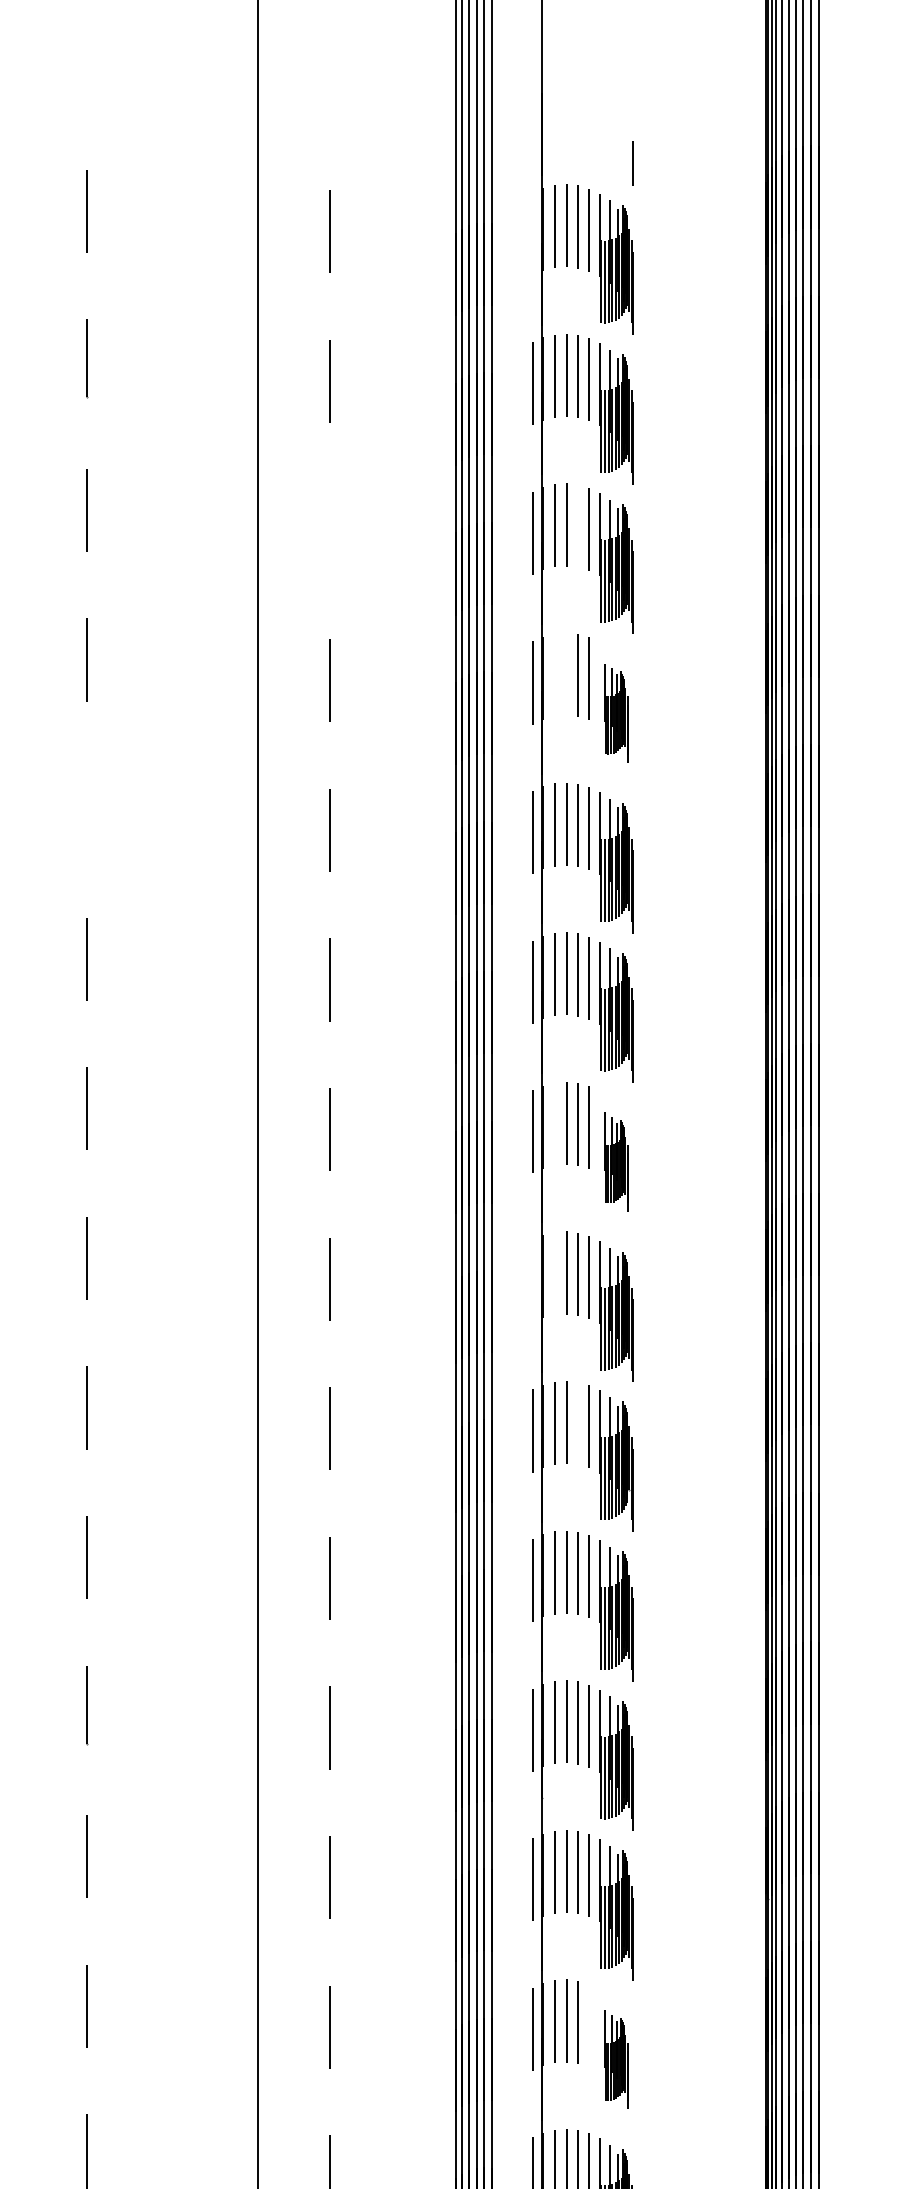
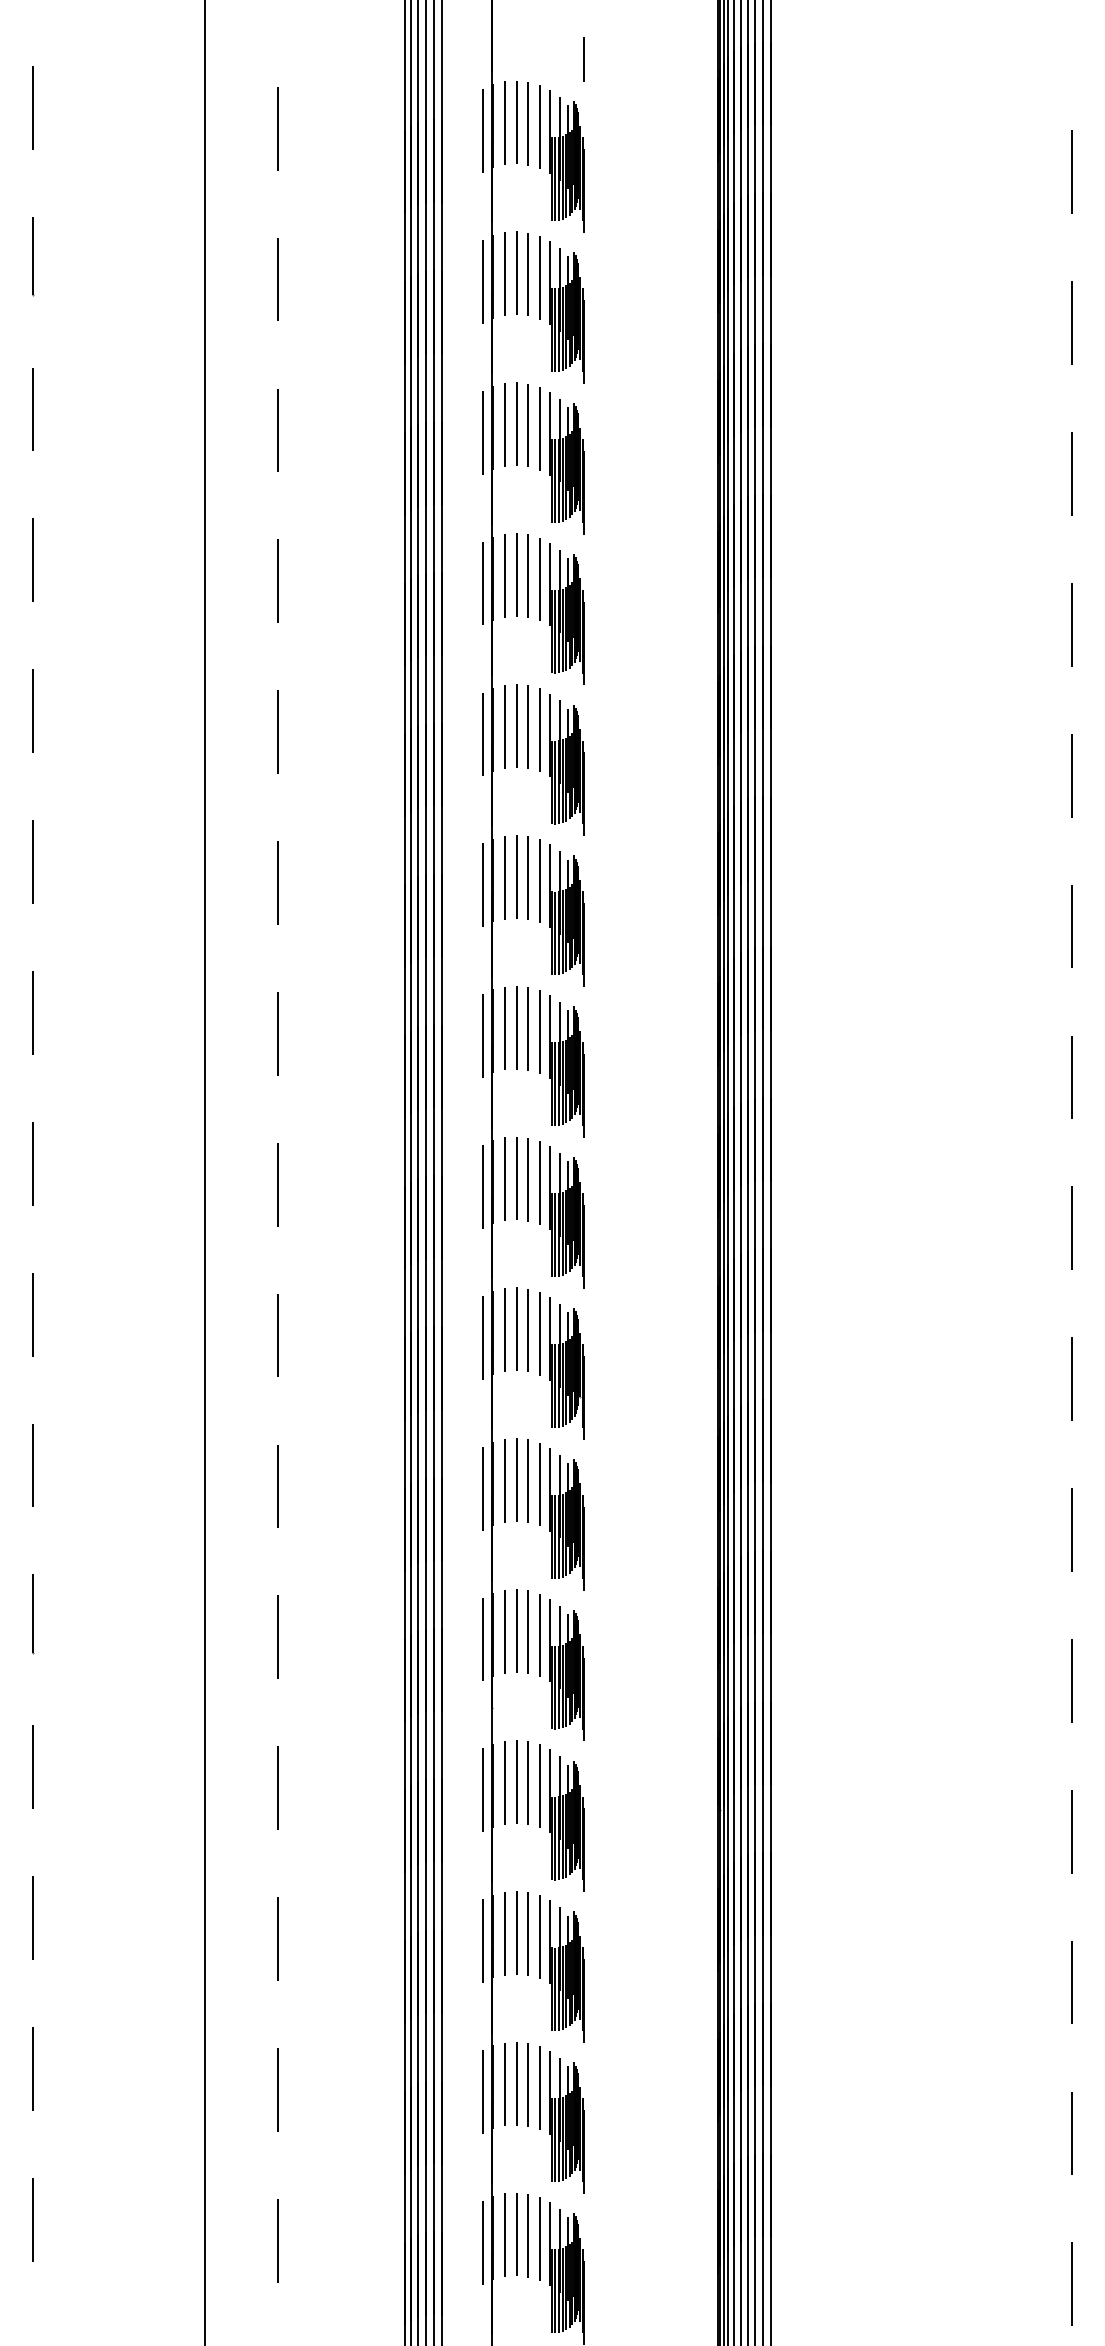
line: (532, 233) -> (482, 130), added
line: (578, 526) -> (528, 425), added
line: (329, 531) -> (277, 430), added
line: (554, 675) -> (504, 575), added
line: (566, 675) -> (516, 575), added
part: (615, 712) -> (566, 613), size x1.43
line: (87, 809) -> (33, 711), added
line: (554, 1124) -> (504, 1028), added
part: (615, 1161) -> (566, 1066), size x1.43
line: (554, 1273) -> (504, 1179), added
line: (532, 1280) -> (482, 1186), added
line: (578, 1423) -> (528, 1330), added
line: (589, 2025) -> (539, 1937), added
part: (615, 2059) -> (566, 1971), size x1.43

